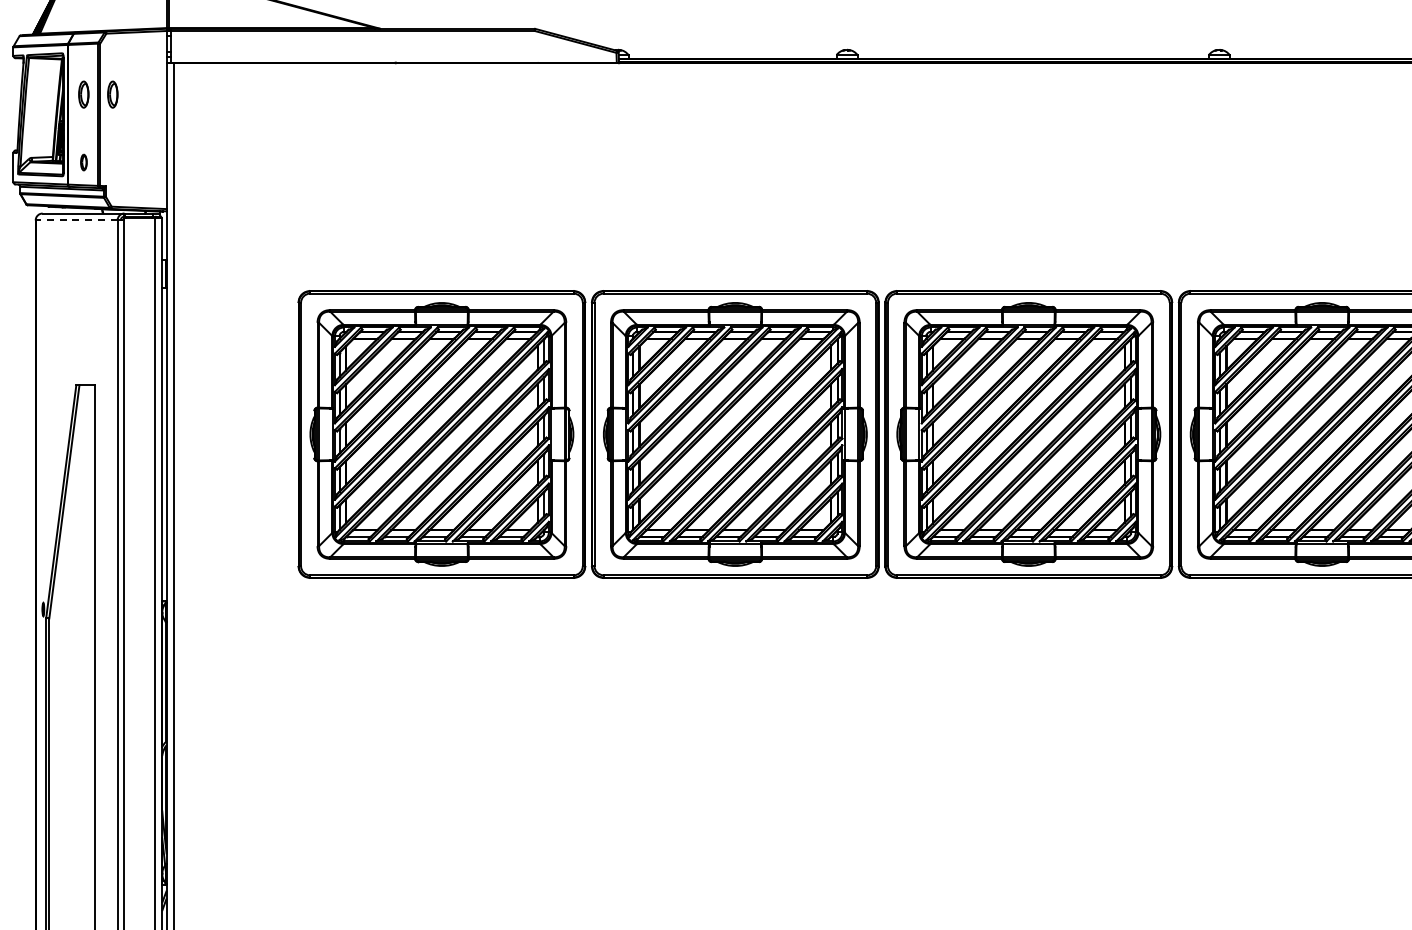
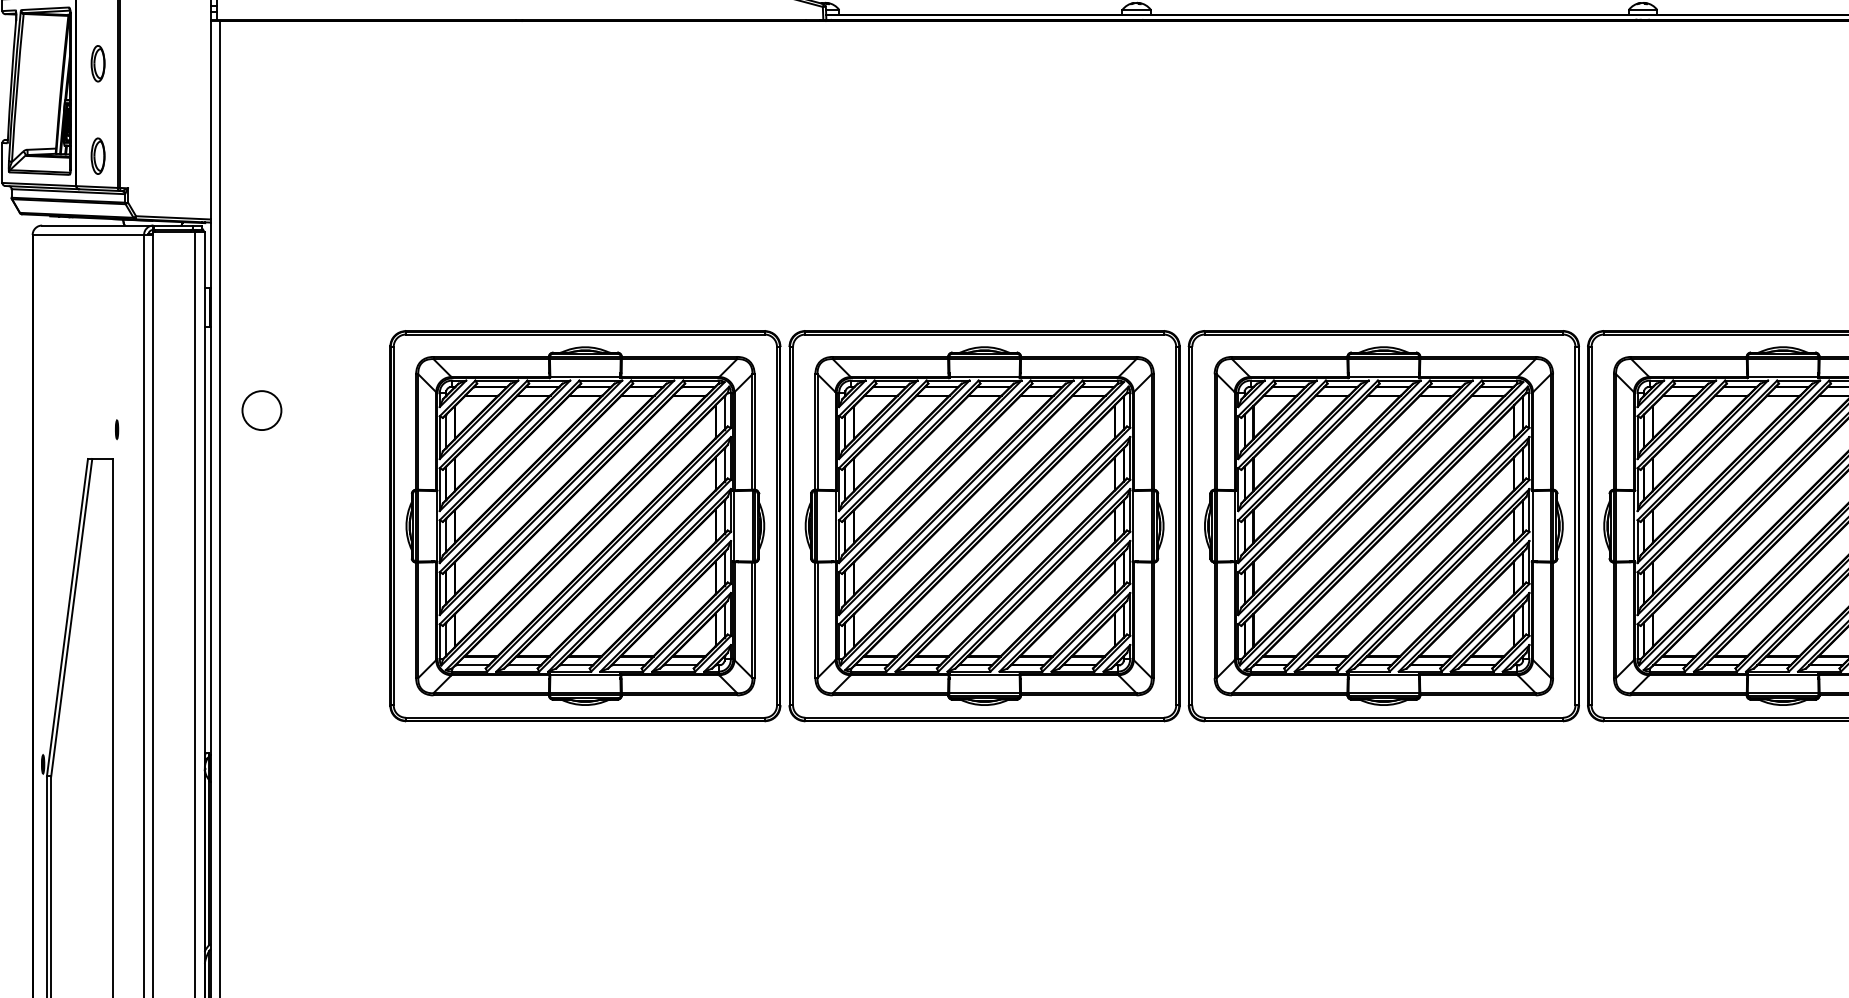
part: (112, 94) -> (137, 63), removed
part: (83, 162) -> (97, 156), size x1.67
line: (76, 220) -> (88, 235), dashed -> solid
circle: (204, 349) -> (262, 410), added
line: (97, 363) -> (116, 429), added

